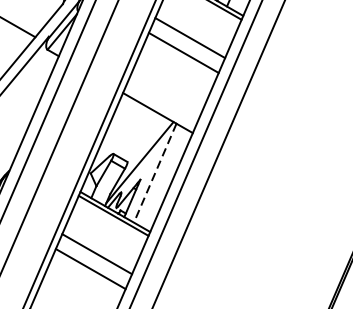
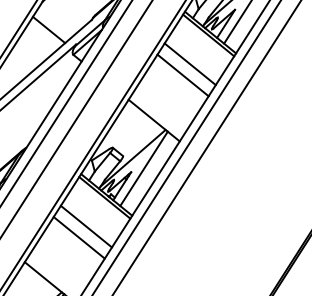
line: (154, 174) -> (143, 169), dashed -> solid

